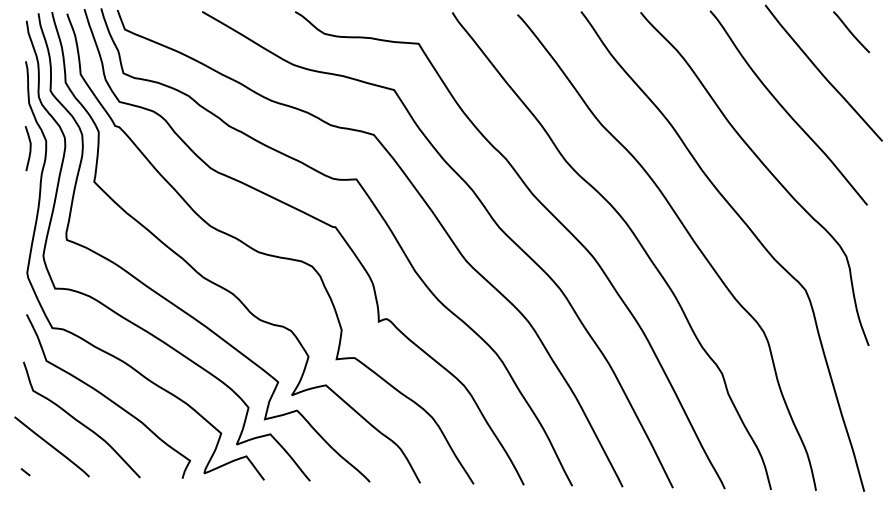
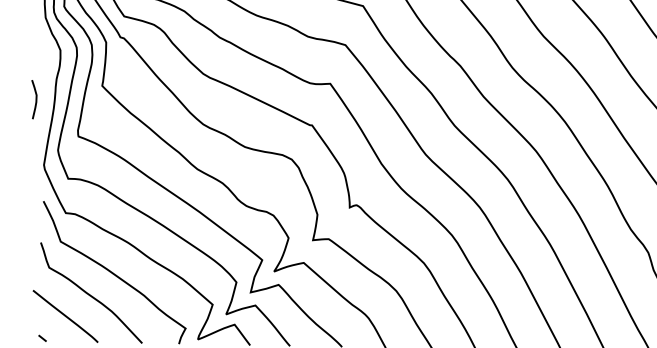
curve: (29, 148) -> (35, 99), moved

